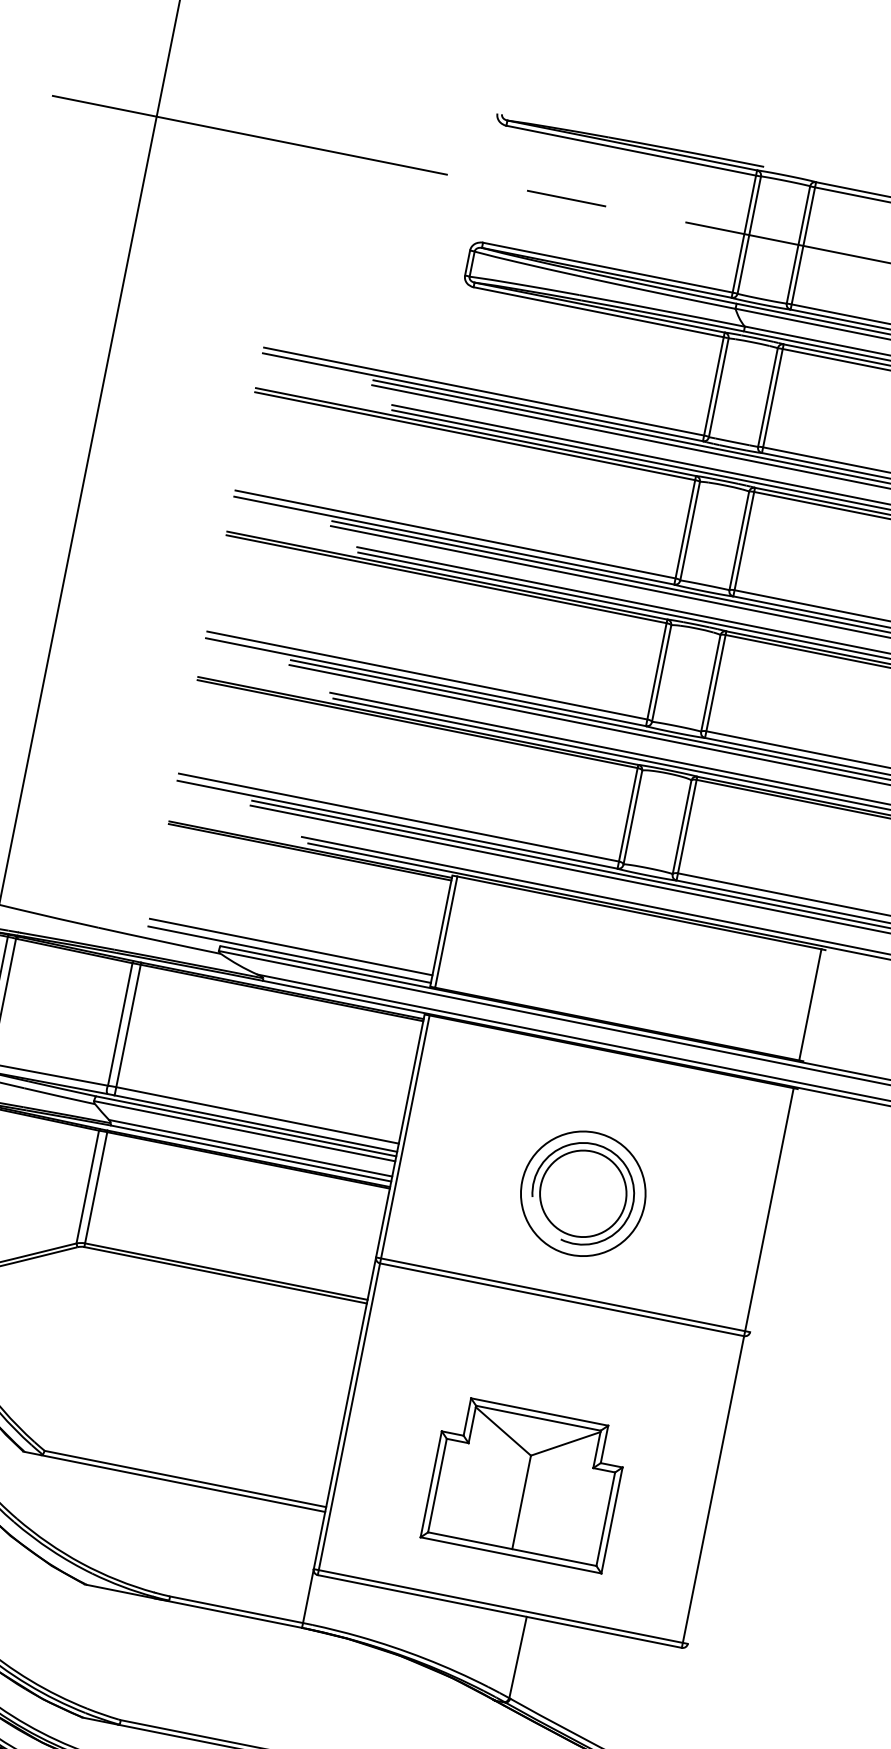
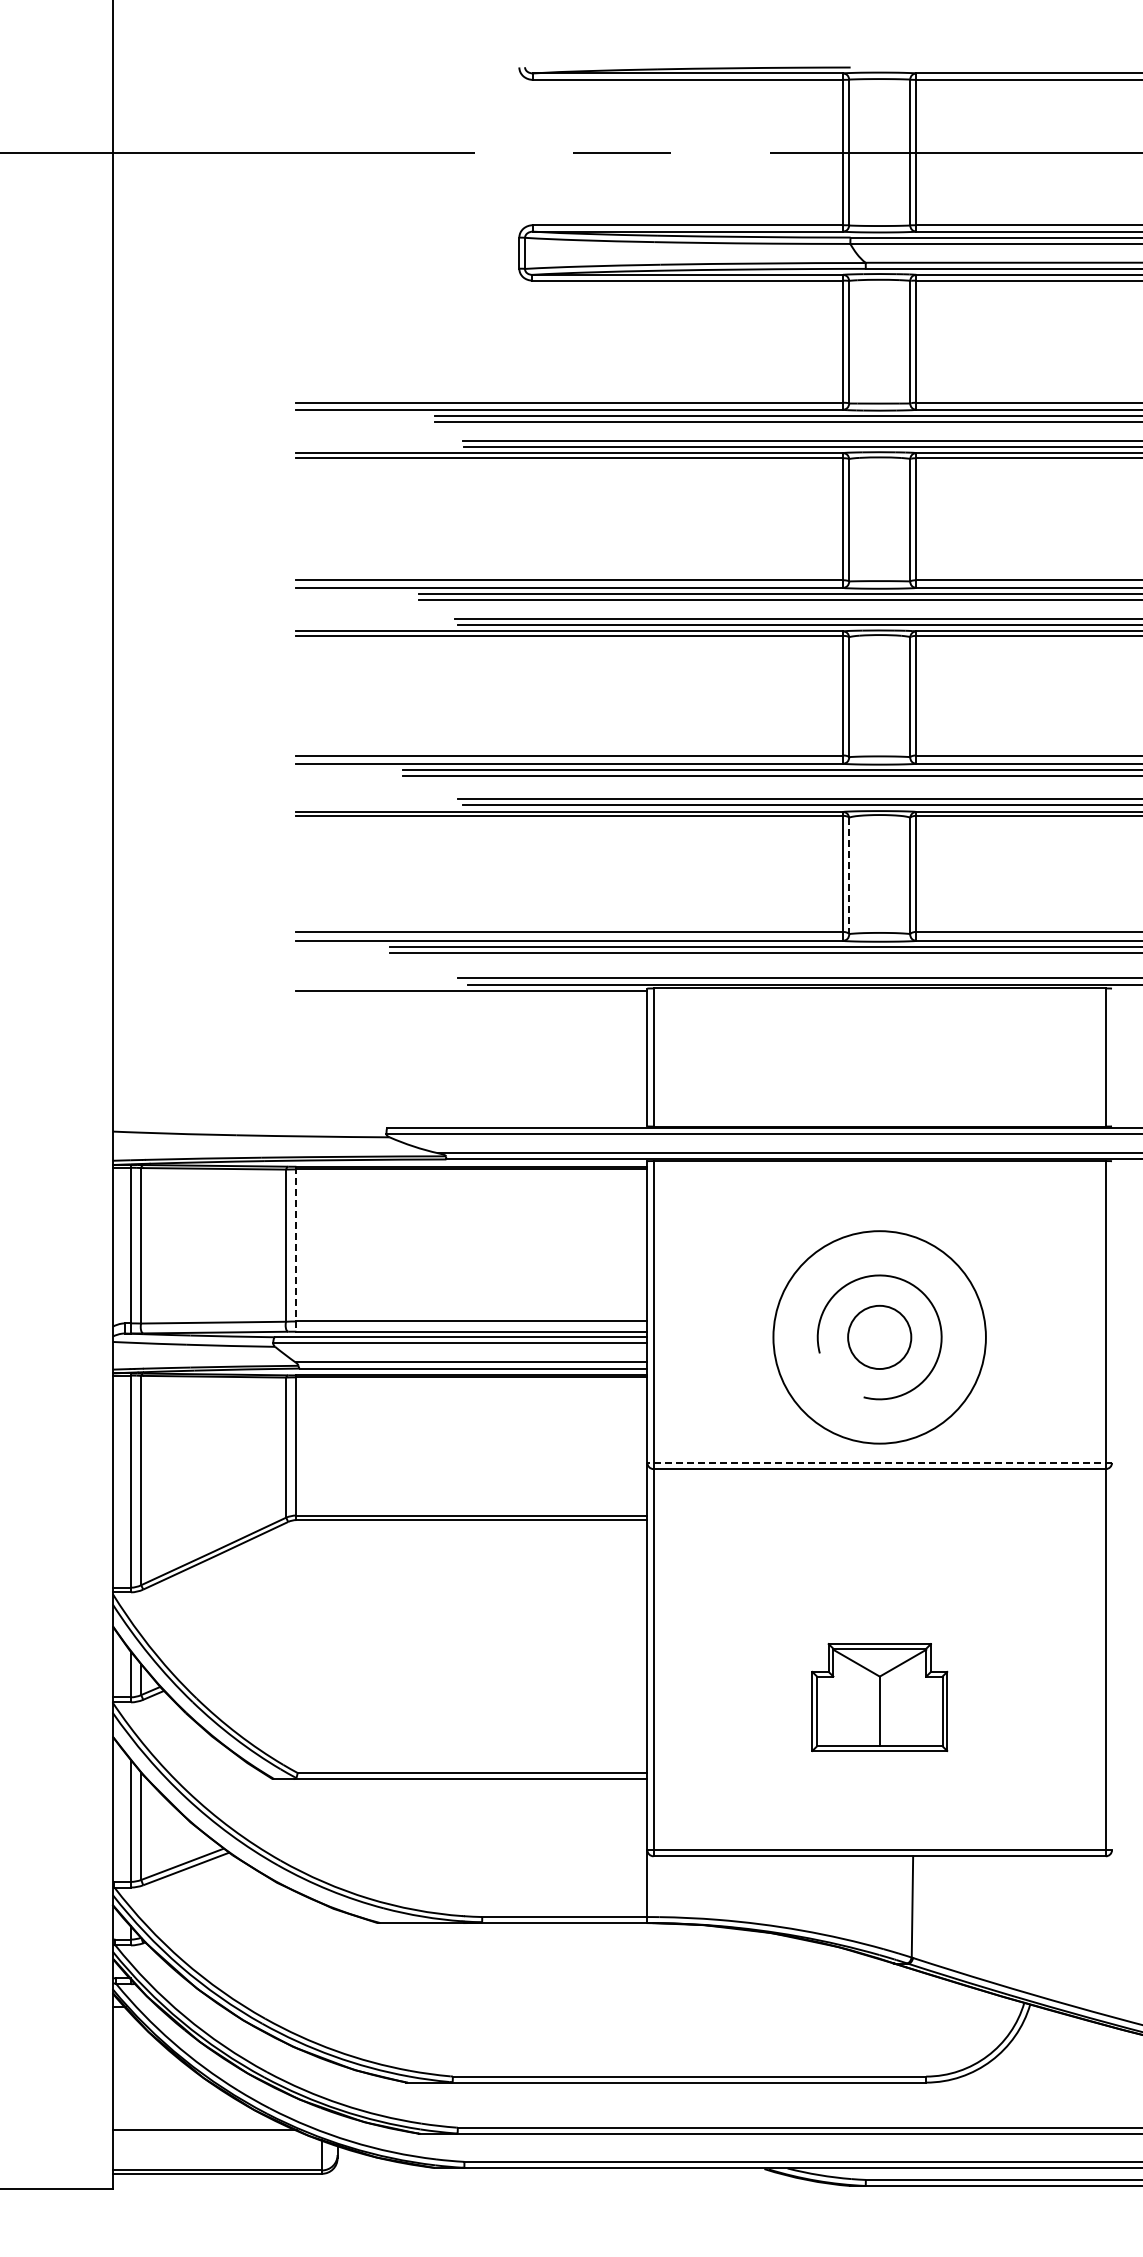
line: (633, 817) -> (849, 876), solid -> dashed
line: (309, 852) -> (471, 994), removed
line: (290, 947) -> (471, 1112), removed
line: (289, 954) -> (471, 1121), removed
line: (127, 1029) -> (296, 1249), solid -> dashed
circle: (583, 1193) -> (879, 1337), size x0.6
circle: (583, 1193) -> (879, 1337), size x1.4
line: (563, 1294) -> (879, 1462), solid -> dashed
part: (525, 1483) -> (879, 1697), size x0.6

